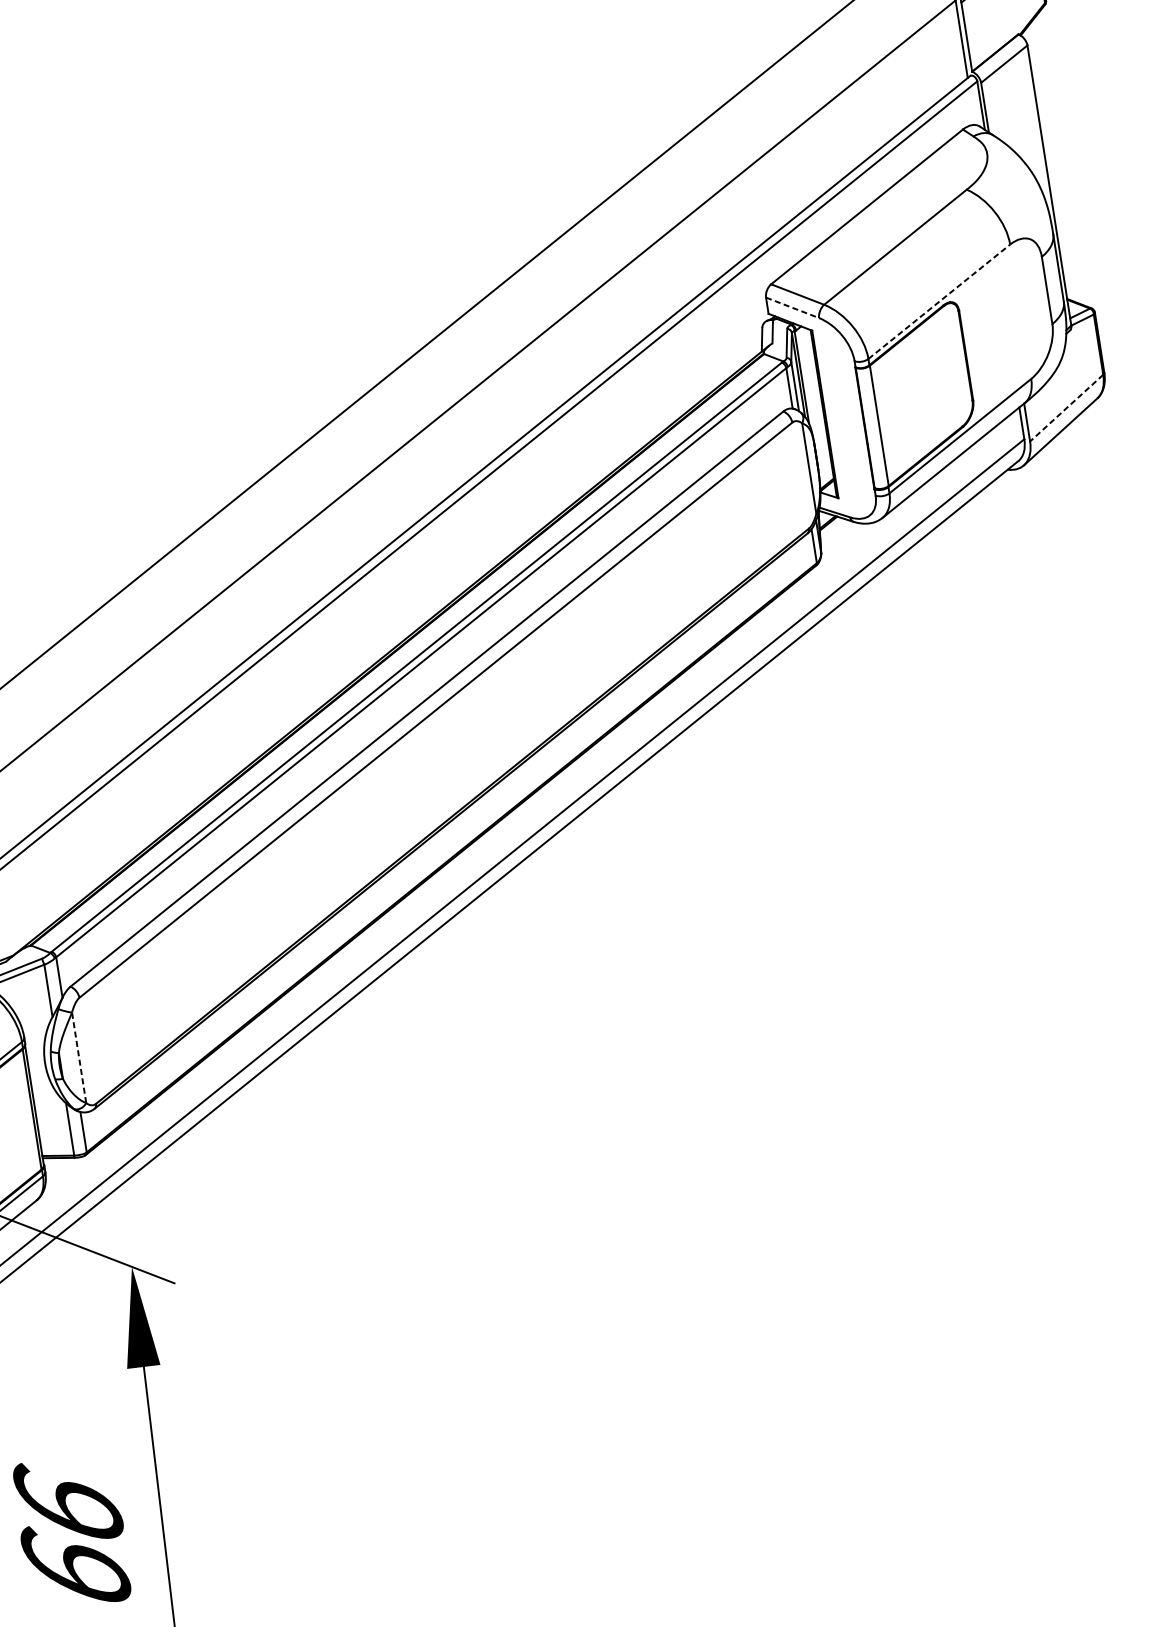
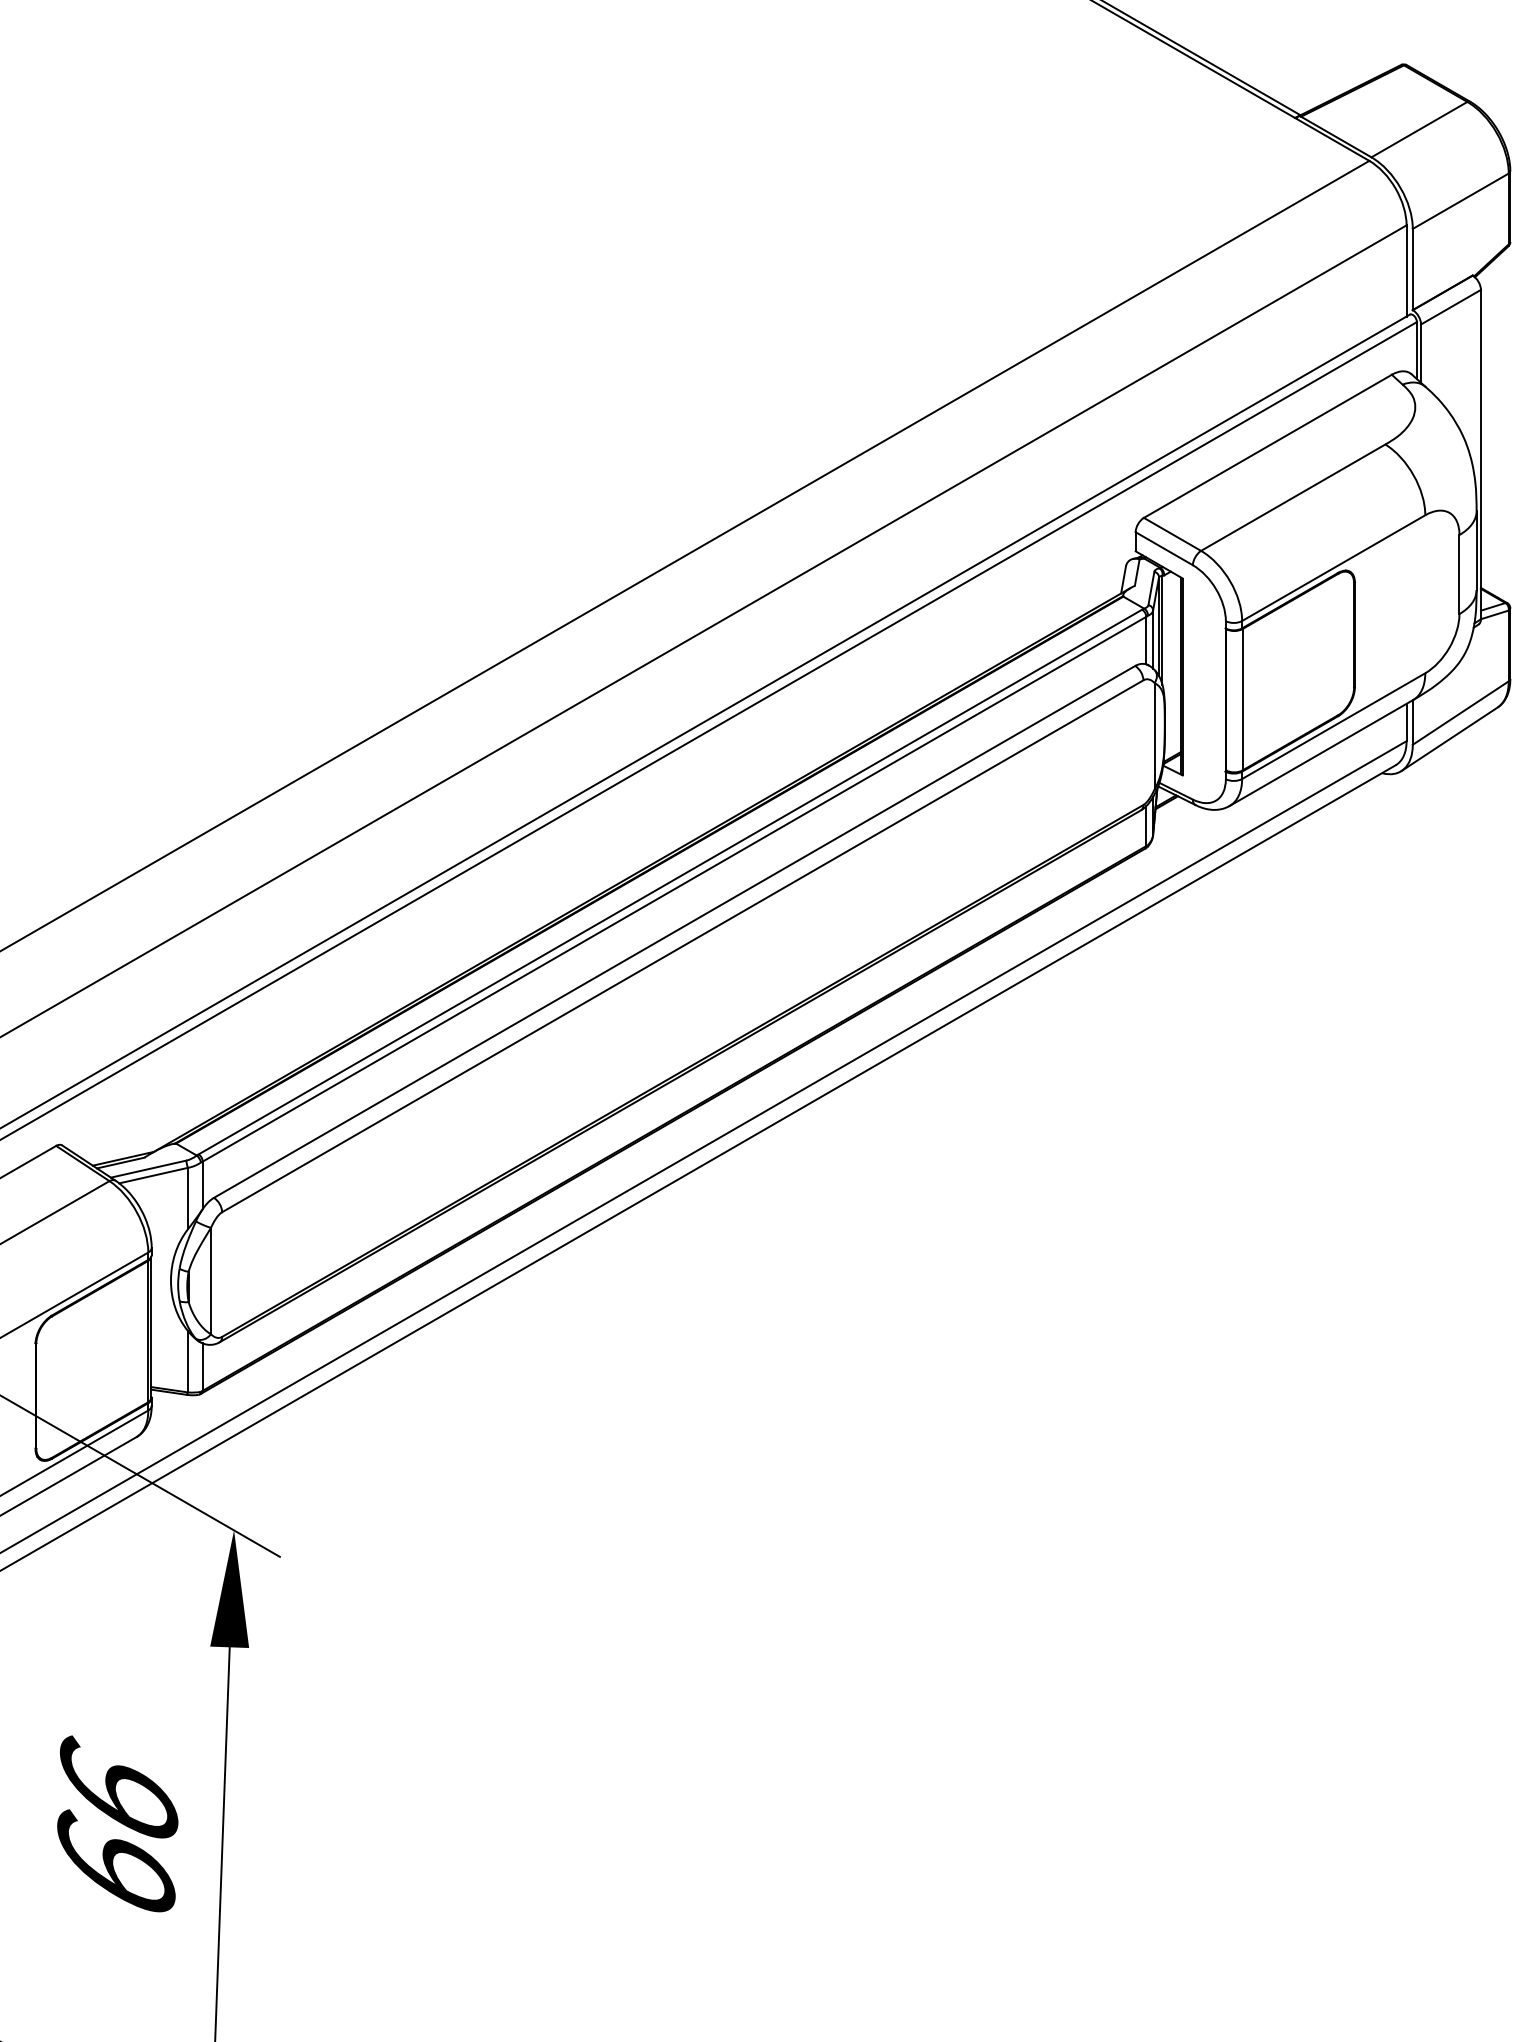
line: (939, 302) -> (1333, 568), dashed -> solid
line: (792, 307) -> (1164, 548), dashed -> solid
line: (1066, 408) -> (1460, 713), dashed -> solid
line: (79, 1057) -> (211, 1280), dashed -> solid

